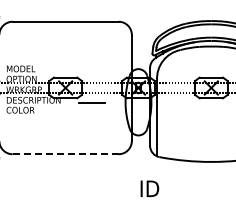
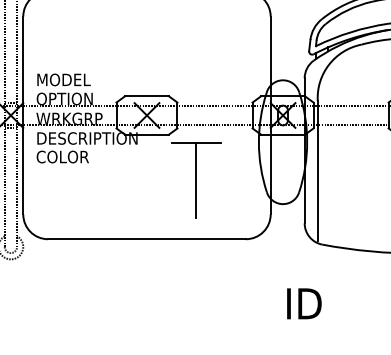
line: (92, 122) -> (197, 179), added
line: (65, 154) -> (146, 239), dashed -> solid

